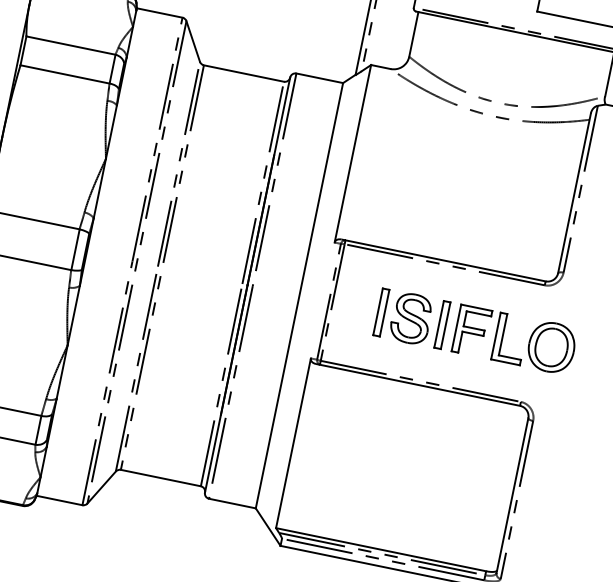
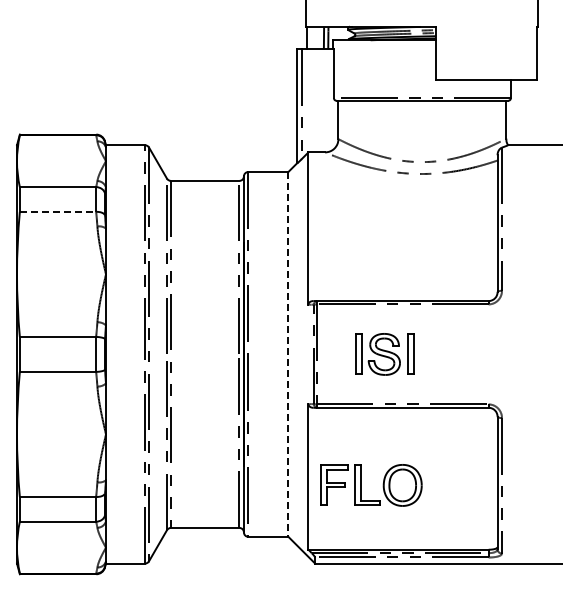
line: (65, 74) -> (58, 211), solid -> dashed
line: (299, 295) -> (288, 354), solid -> dashed
part: (503, 337) -> (361, 485), moved

